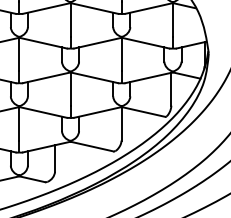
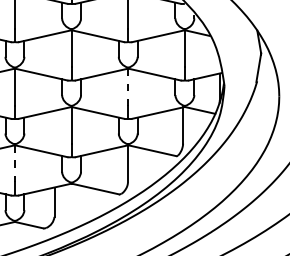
line: (121, 54) -> (128, 87), solid -> dashed
line: (18, 123) -> (14, 163), solid -> dashed

